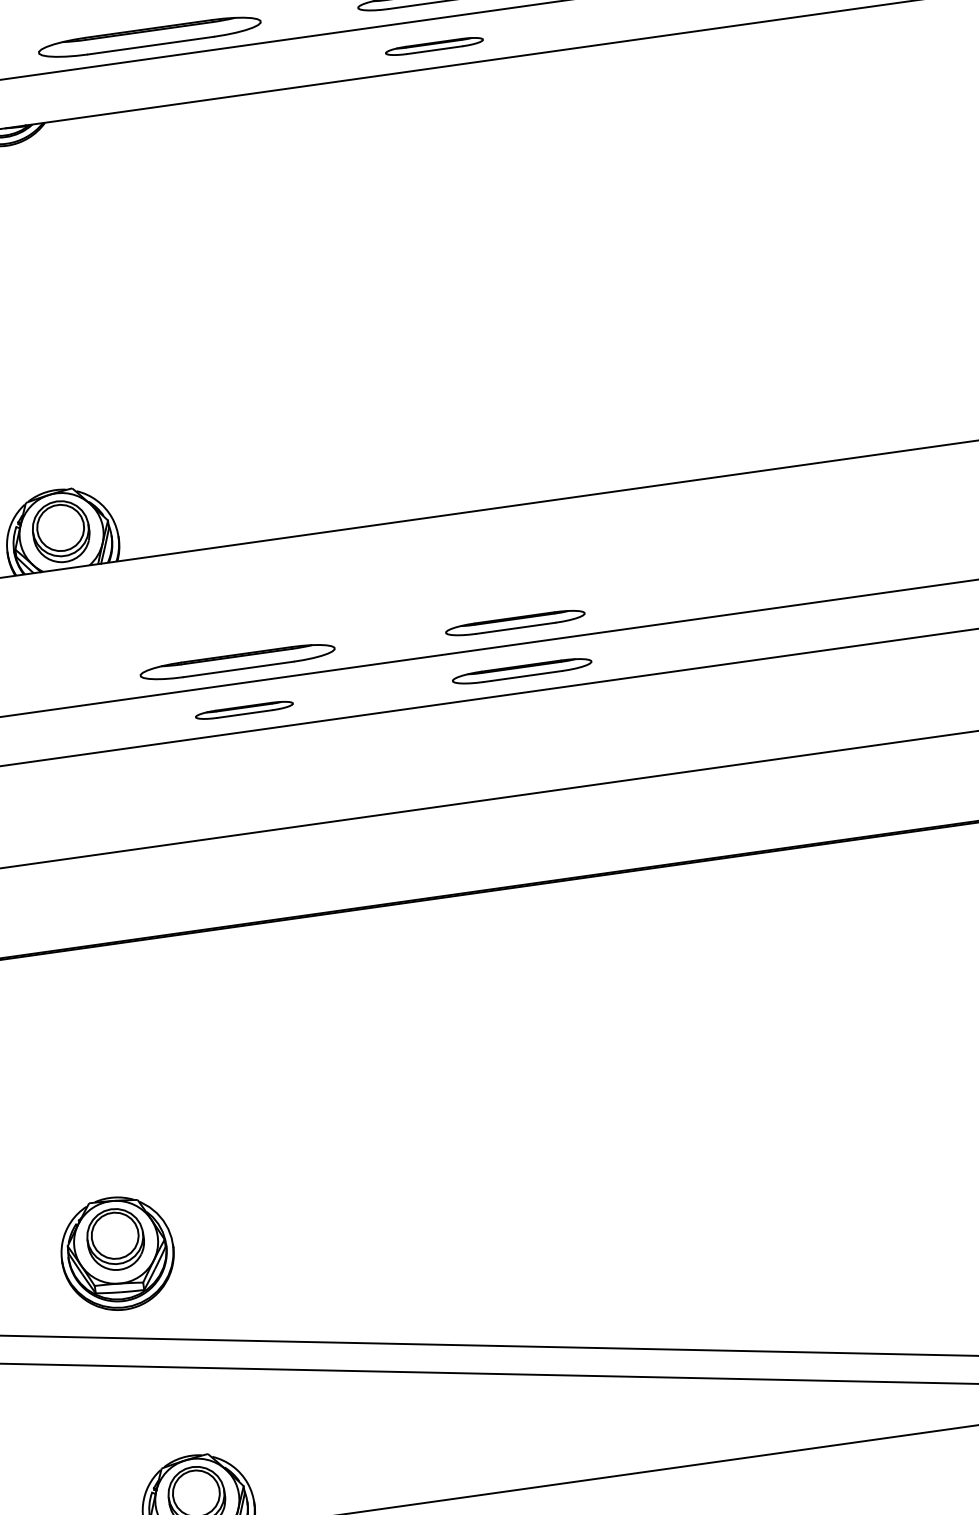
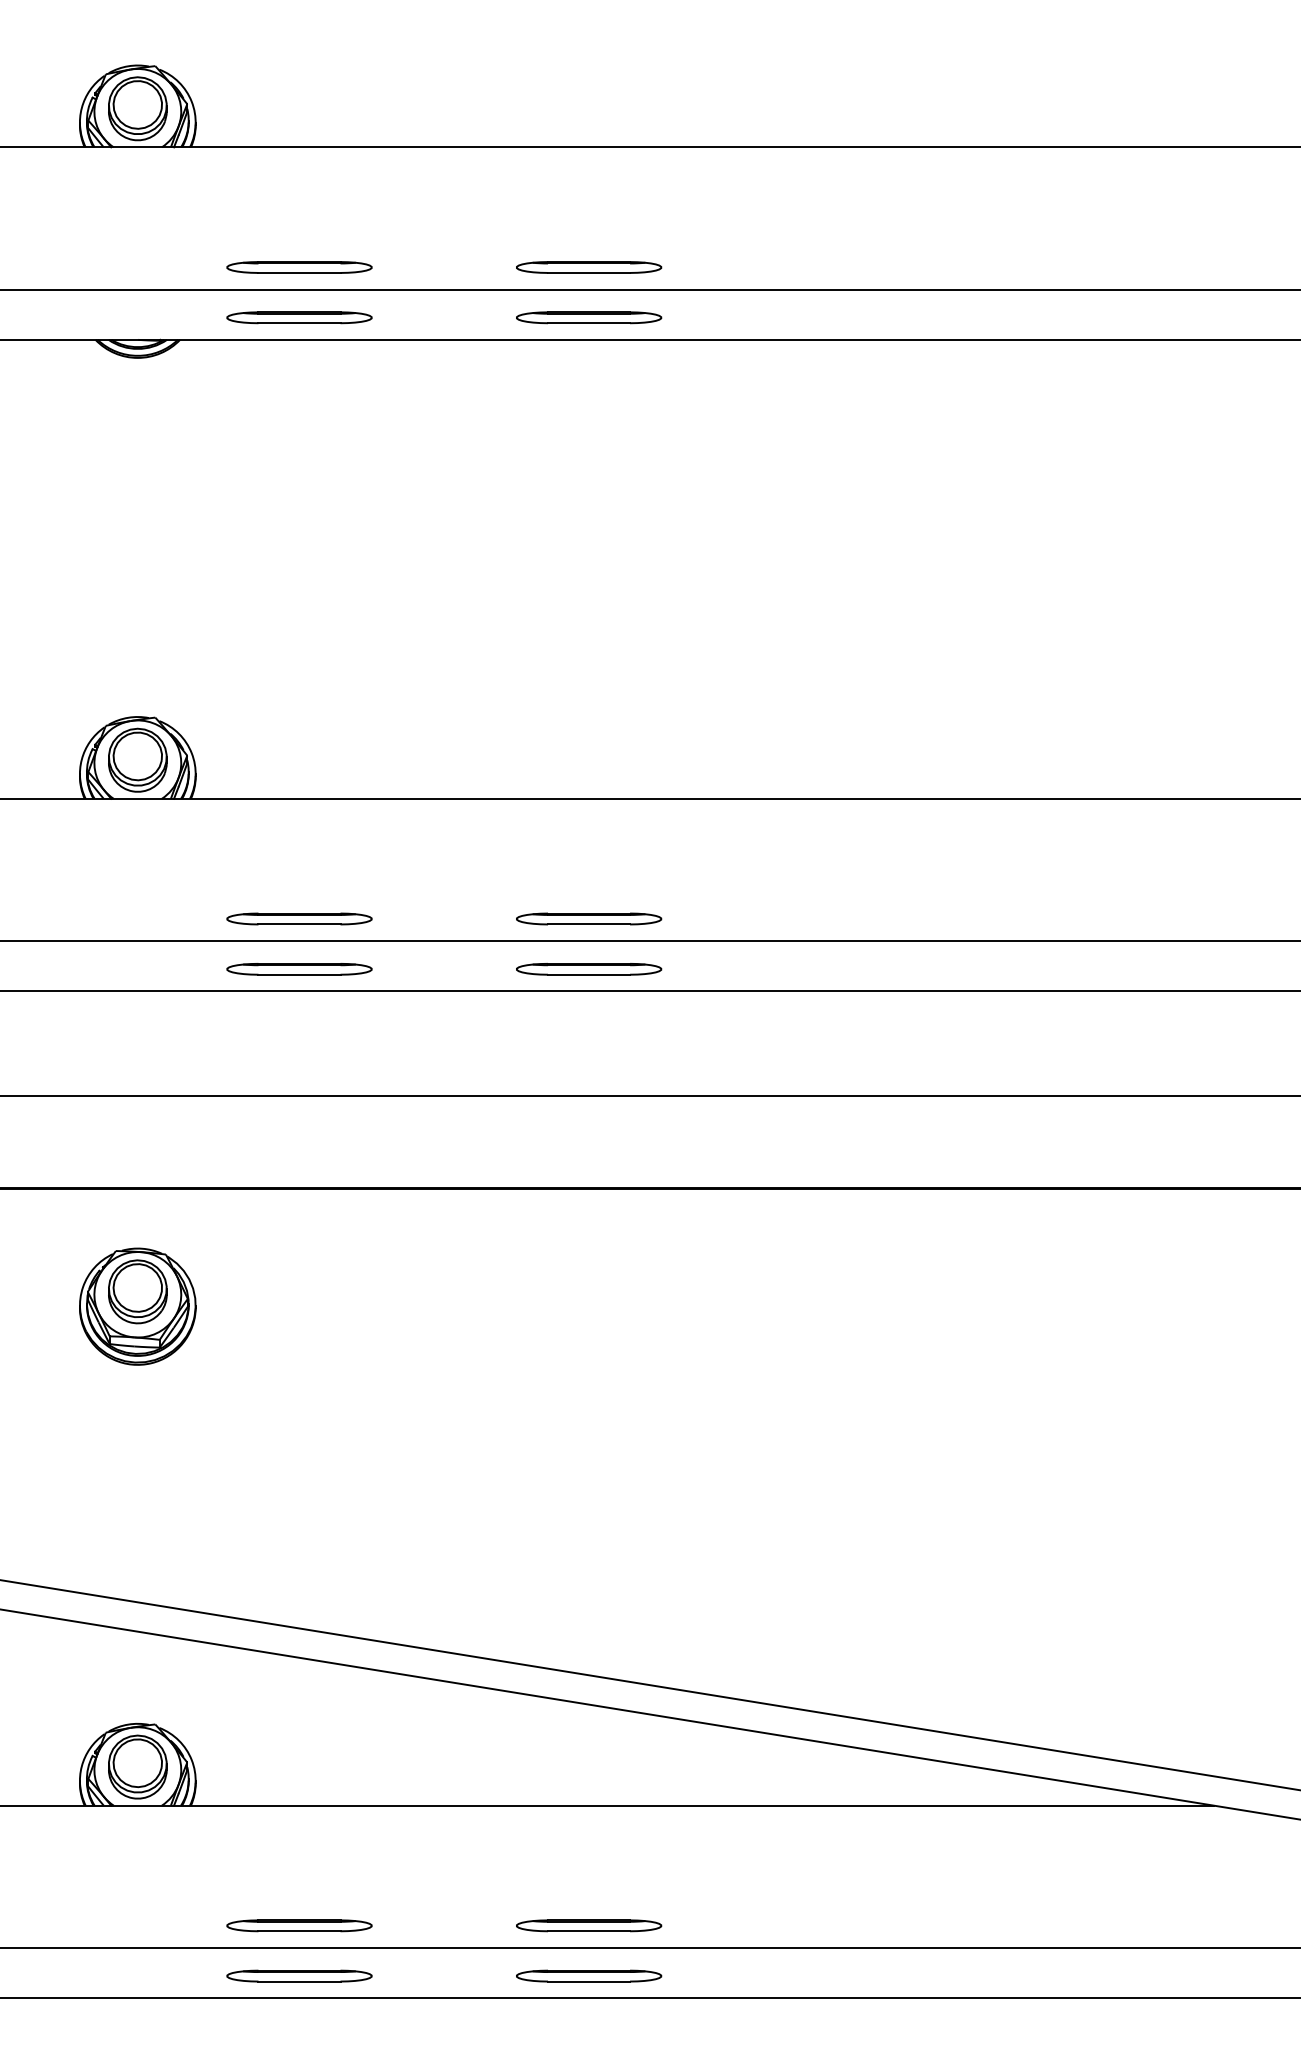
part: (149, 37) -> (299, 267), size x0.62
part: (434, 46) -> (589, 317), size x1.43
part: (156, 85) -> (299, 317), added
part: (237, 661) -> (299, 918), size x0.71
part: (244, 710) -> (299, 969), size x1.43
part: (117, 1253) -> (137, 1306), moved

